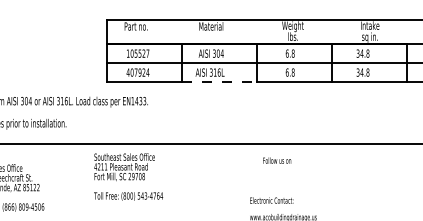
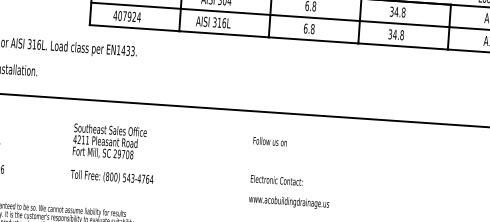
line: (220, 81) -> (225, 33), dashed -> solid
text: (277, 160) -> (270, 141), moved
text: (128, 176) -> (113, 153), moved

